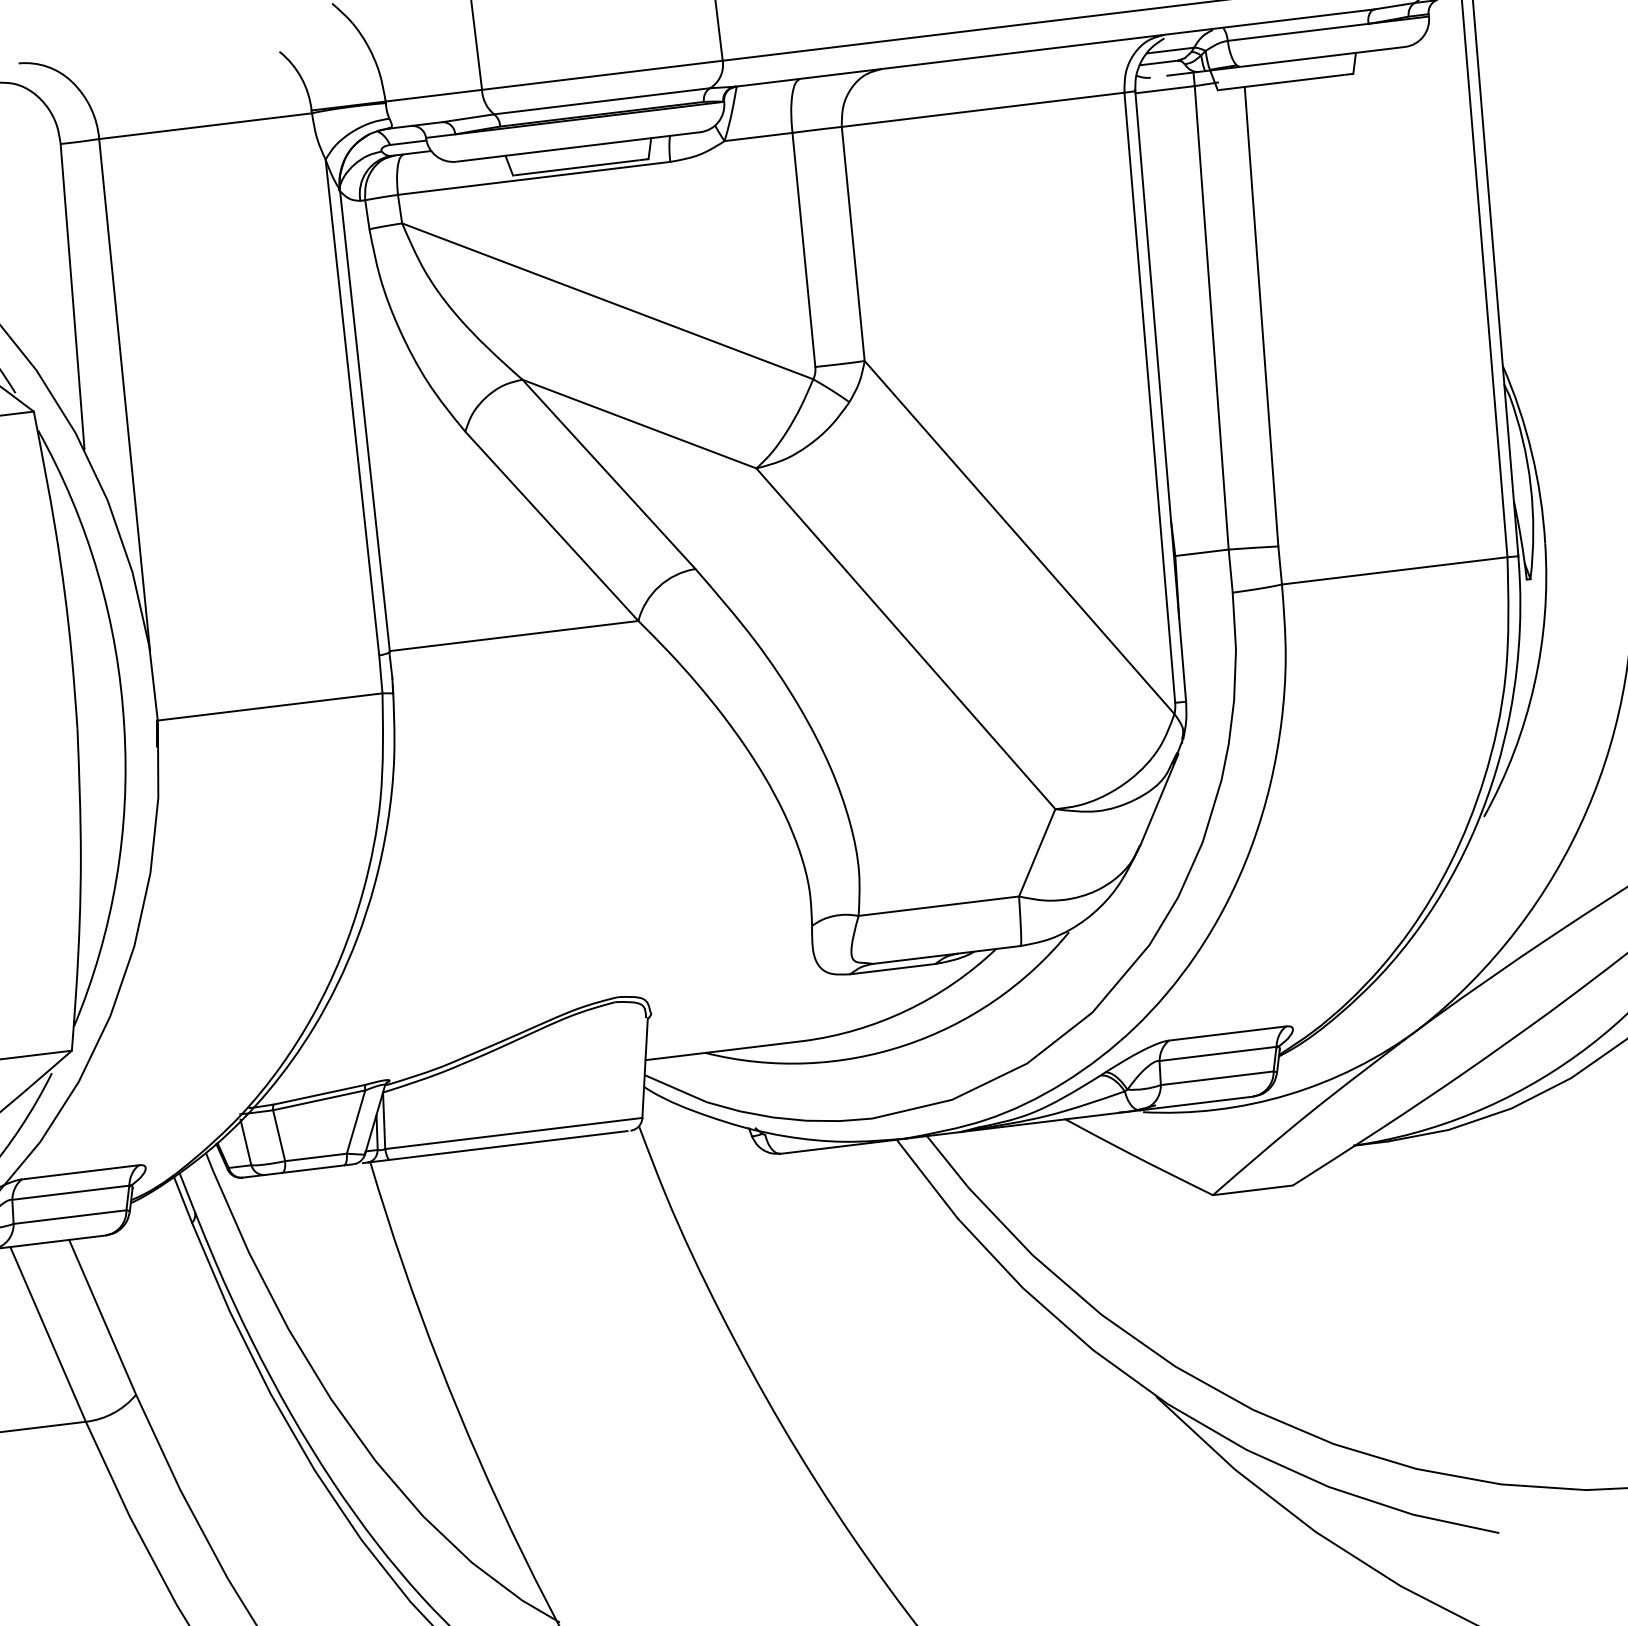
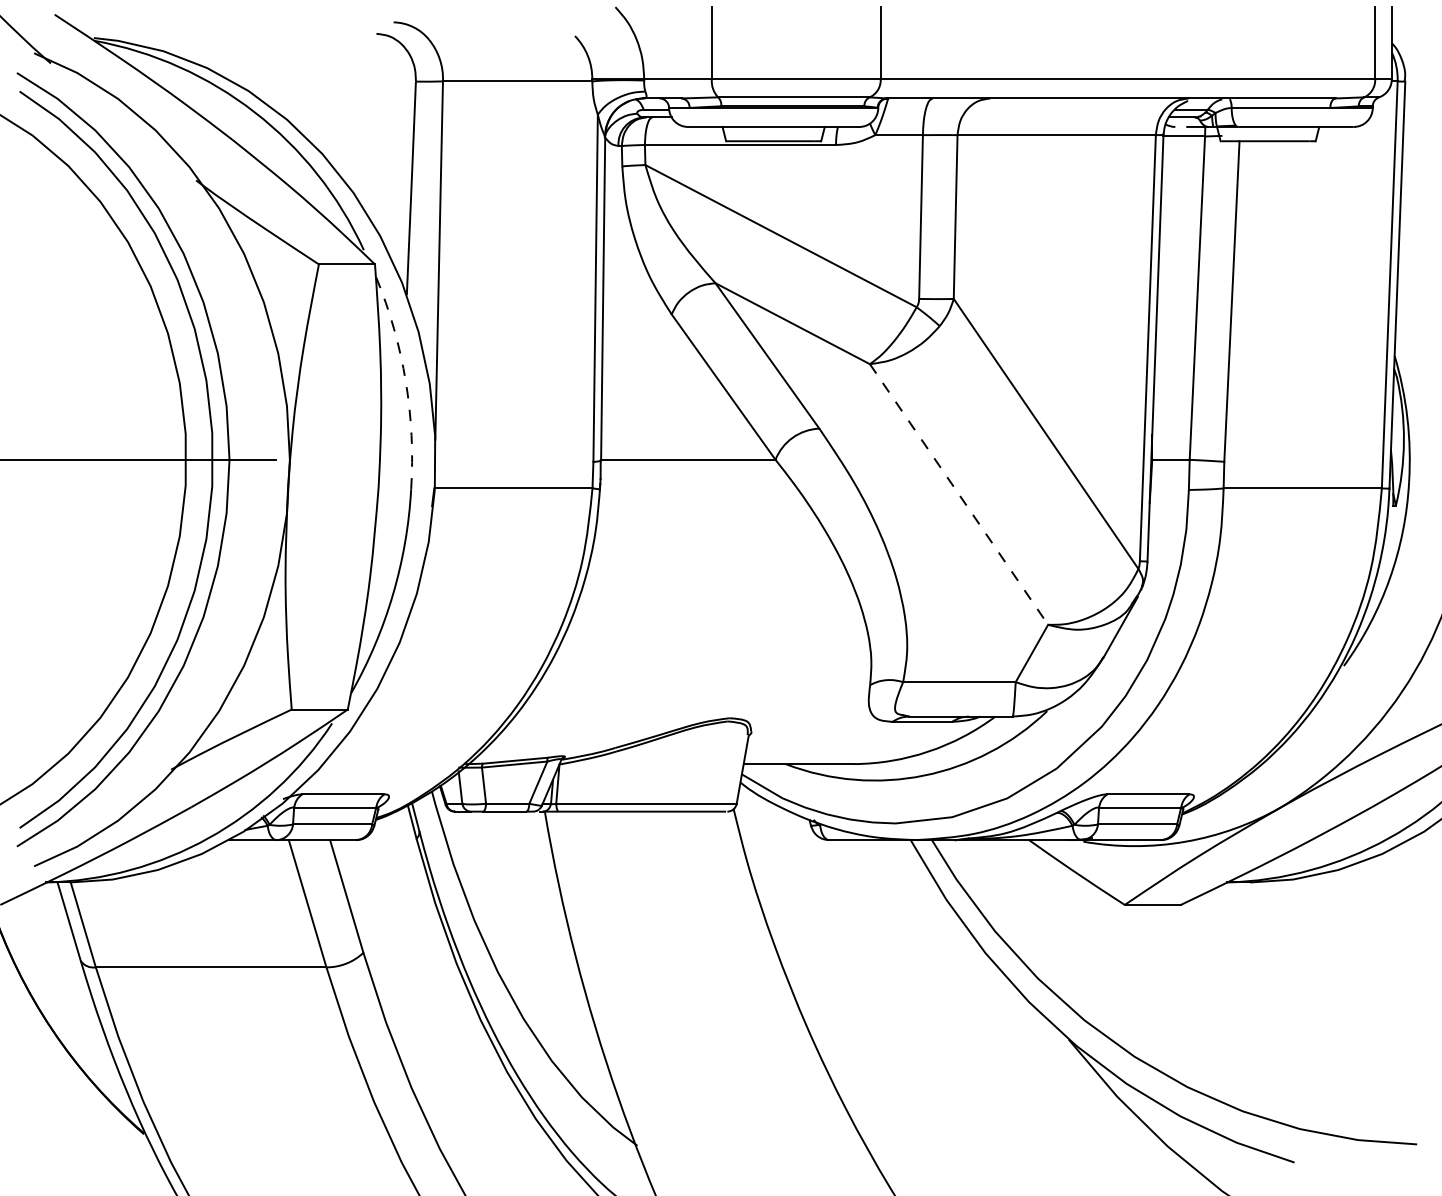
arc: (97, 573) -> (405, 381), solid -> dashed
line: (906, 638) -> (959, 494), solid -> dashed

